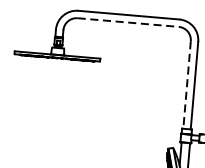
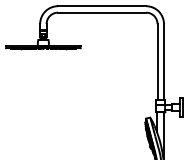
line: (128, 22) -> (102, 12), dashed -> solid
line: (186, 85) -> (157, 62), dashed -> solid

